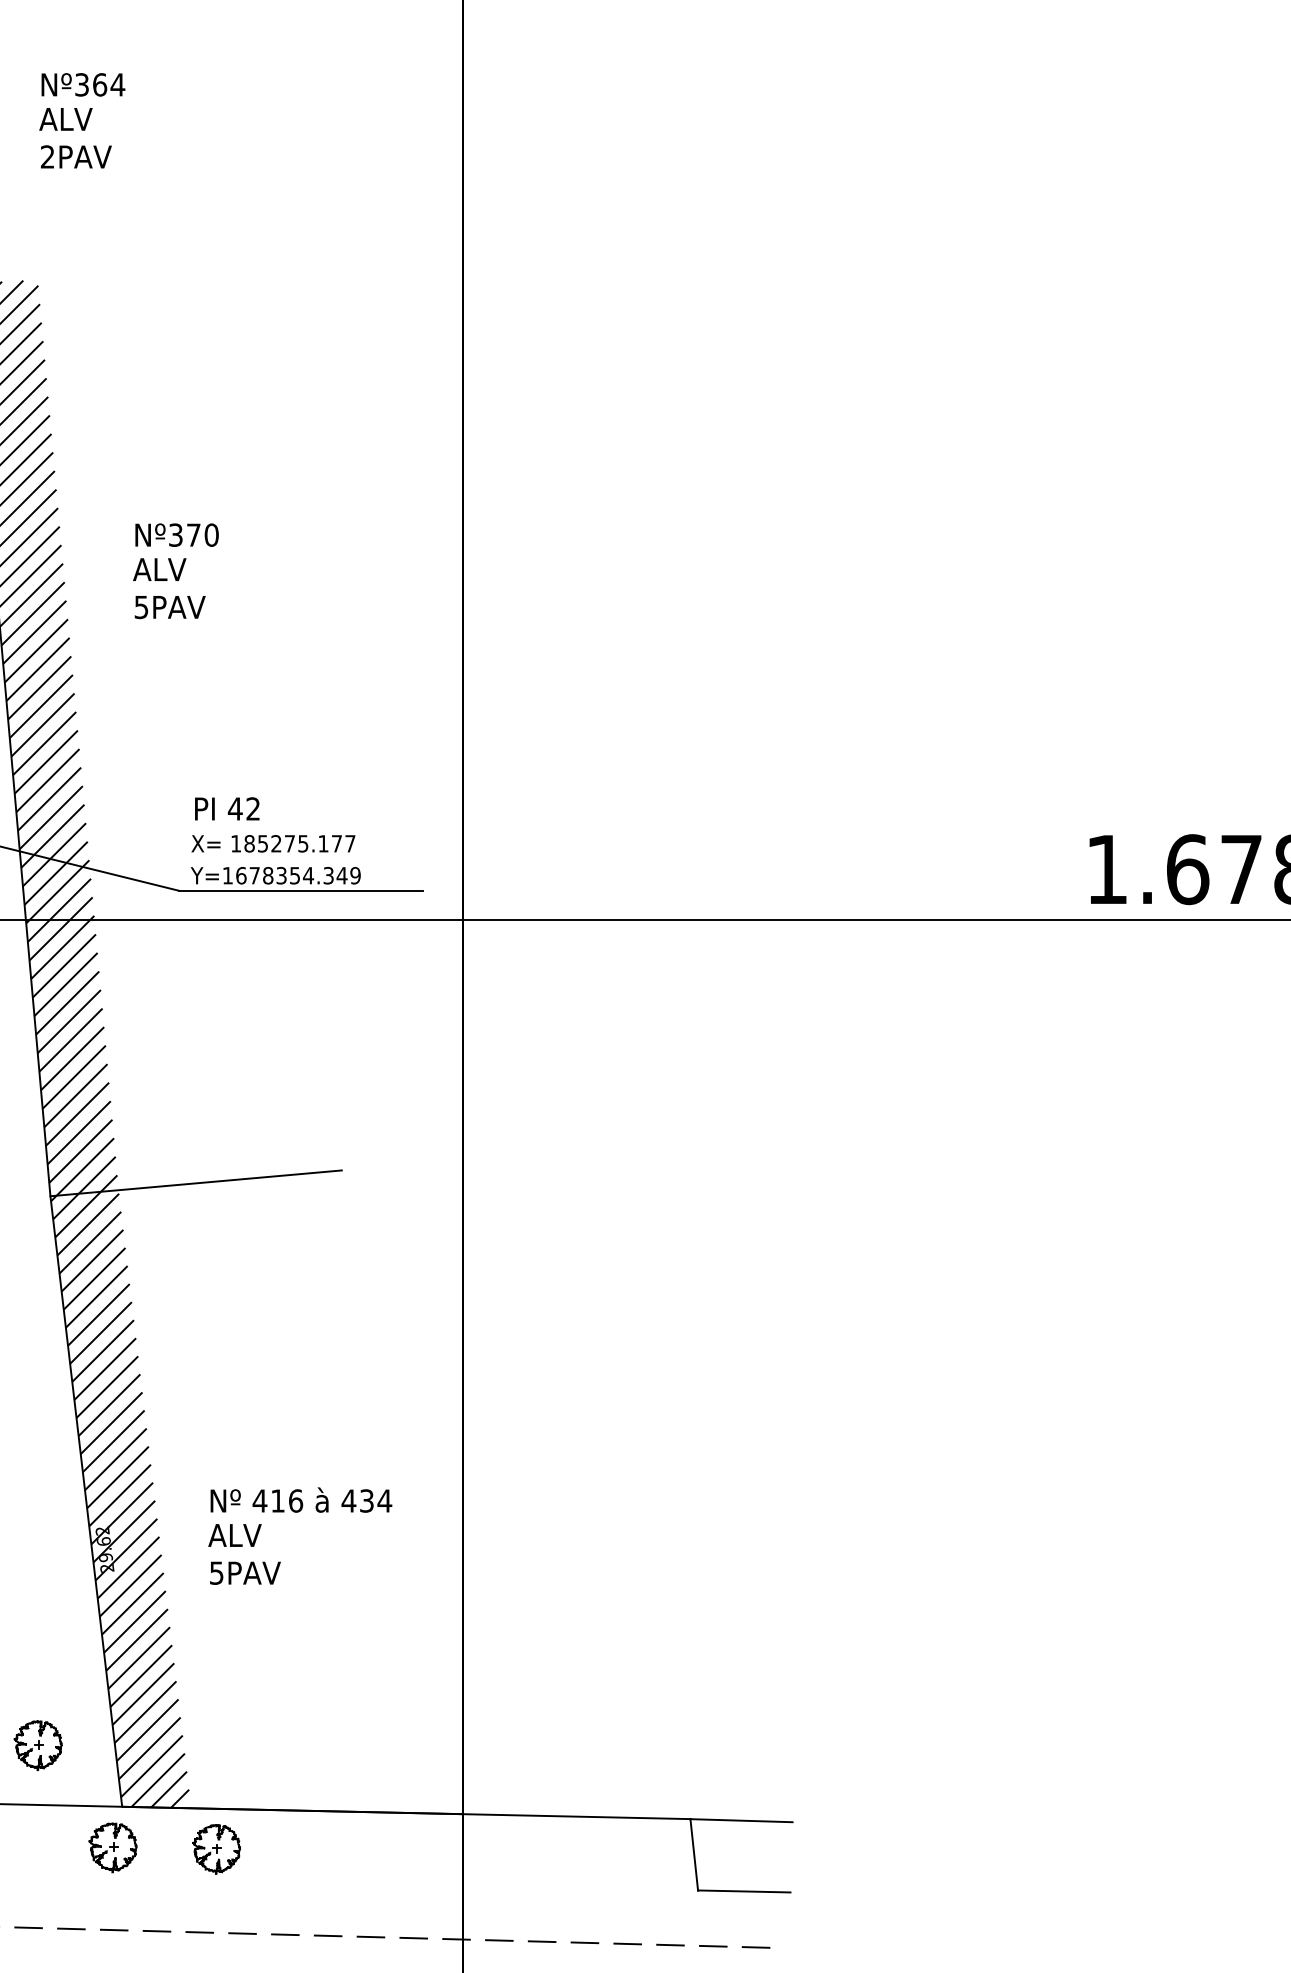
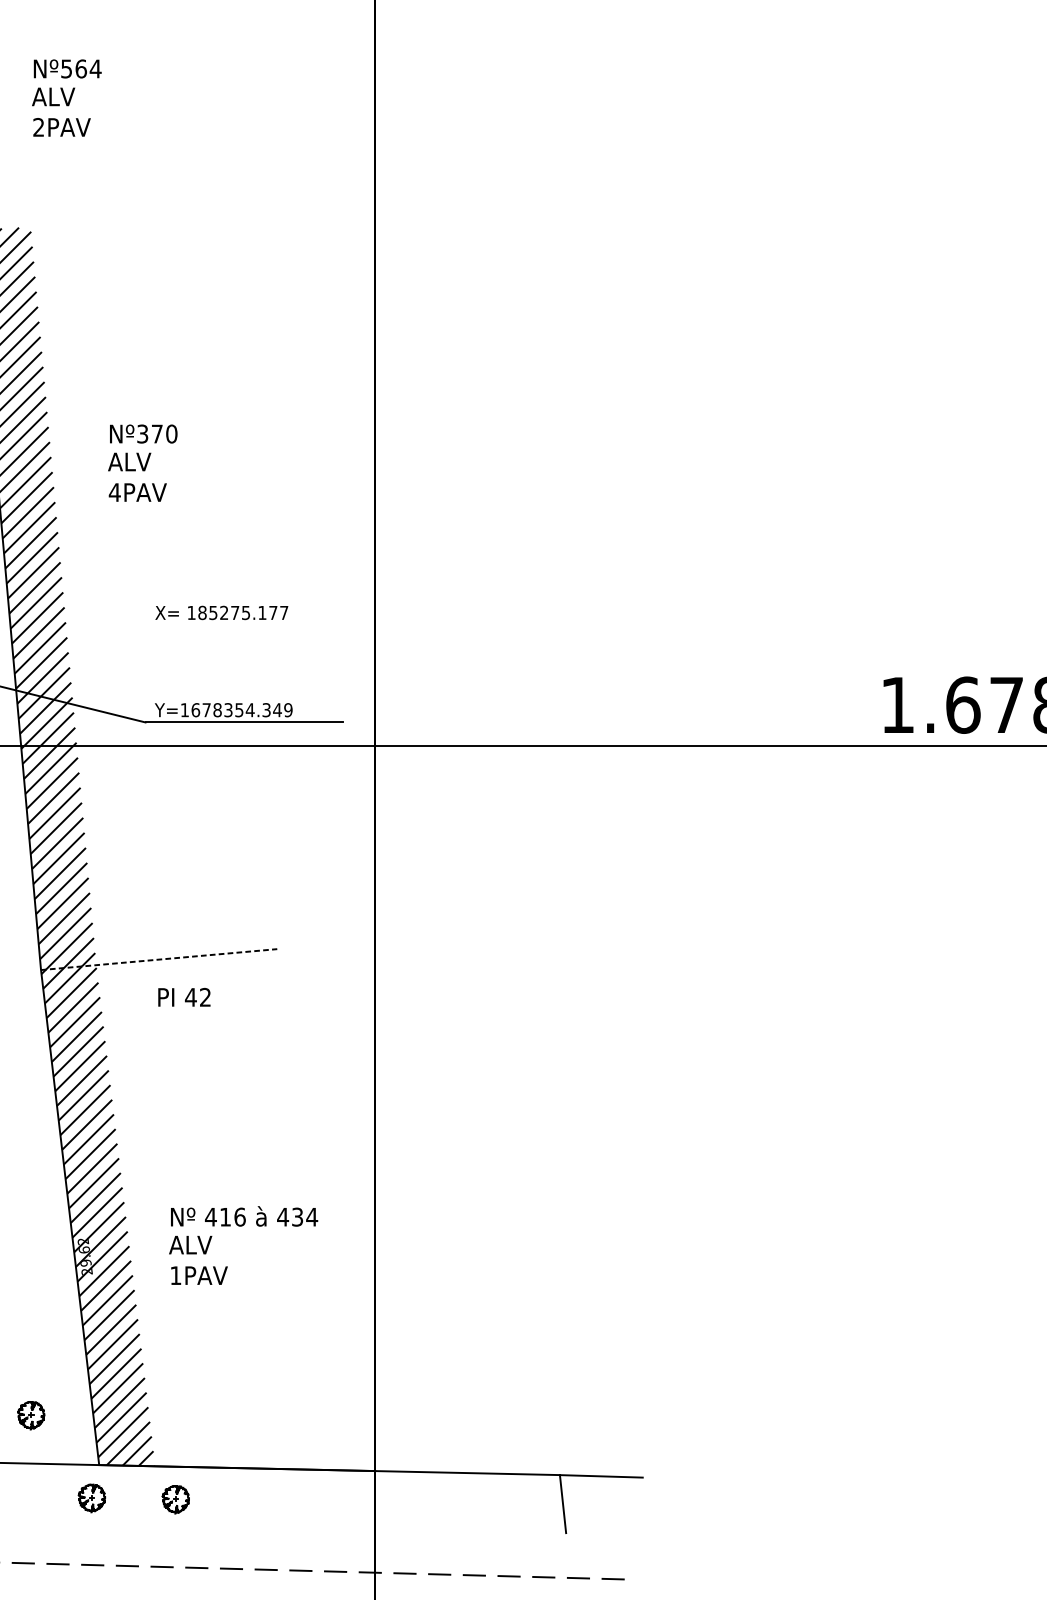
text: (82, 84) -> (67, 68), Nº364 -> Nº564
text: (141, 607) -> (114, 492), 5PAV -> 4PAV
text: (227, 808) -> (184, 997), moved
text: (273, 843) -> (221, 612), moved
line: (196, 1183) -> (159, 959), solid -> dashed
text: (216, 1572) -> (175, 1275), 5PAV -> 1PAV
part: (37, 1745) -> (30, 1415), size x0.7
part: (112, 1847) -> (91, 1498), size x0.7
part: (216, 1849) -> (175, 1499), size x0.7
line: (744, 1891) -> (603, 1533), removed

